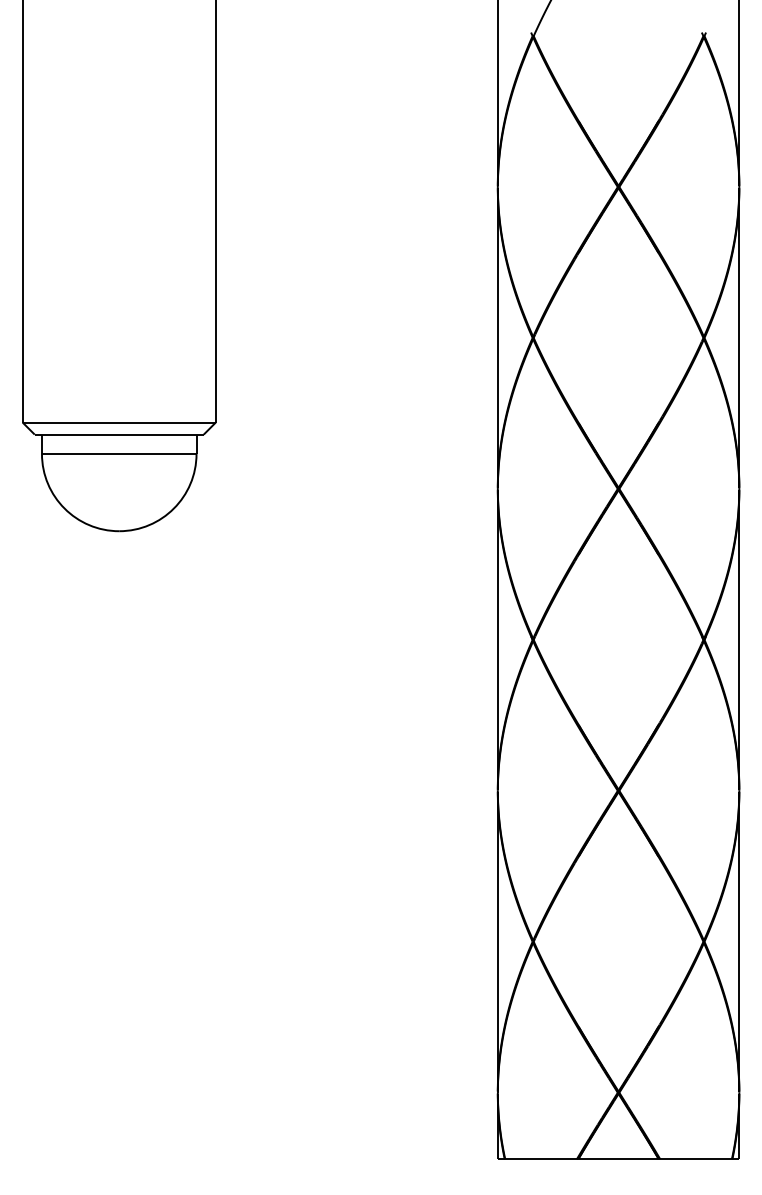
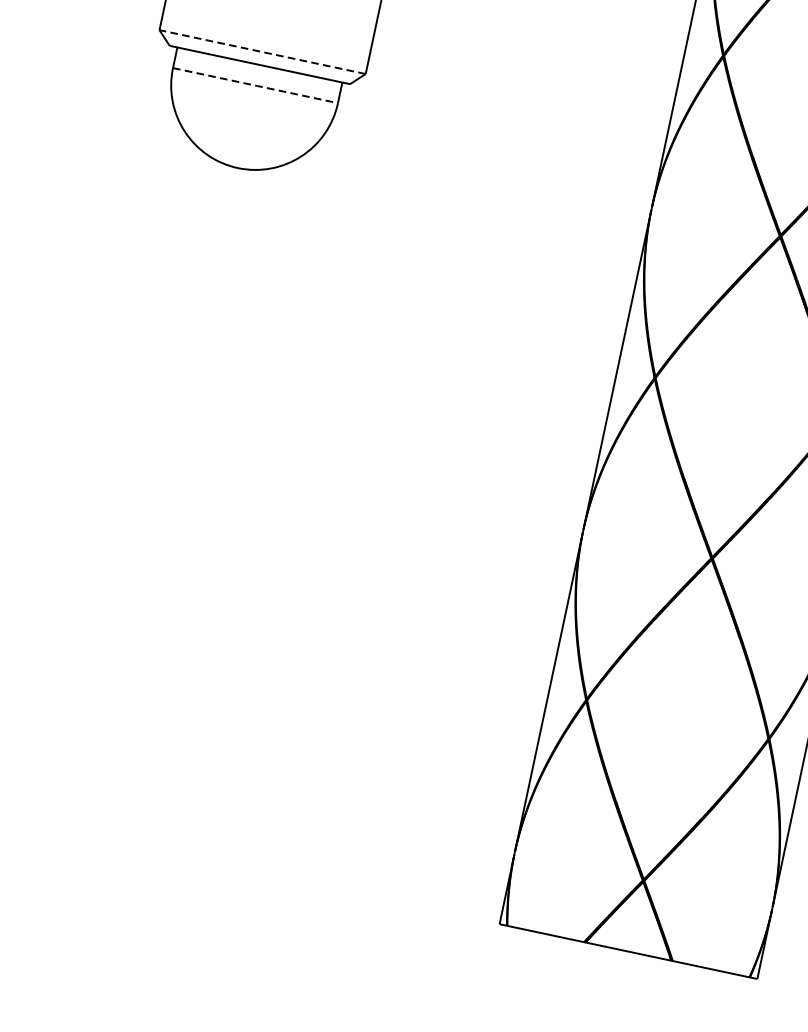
line: (119, 422) -> (262, 52), solid -> dashed
line: (119, 453) -> (255, 85), solid -> dashed

